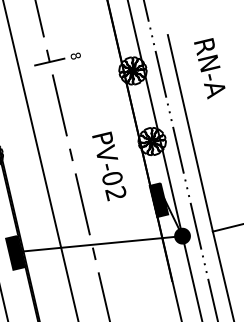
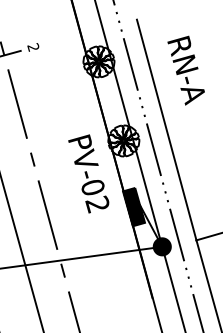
text: (75, 55) -> (33, 46), 8 -> 2
text: (209, 68) -> (186, 70), moved
text: (109, 166) -> (89, 174), moved

